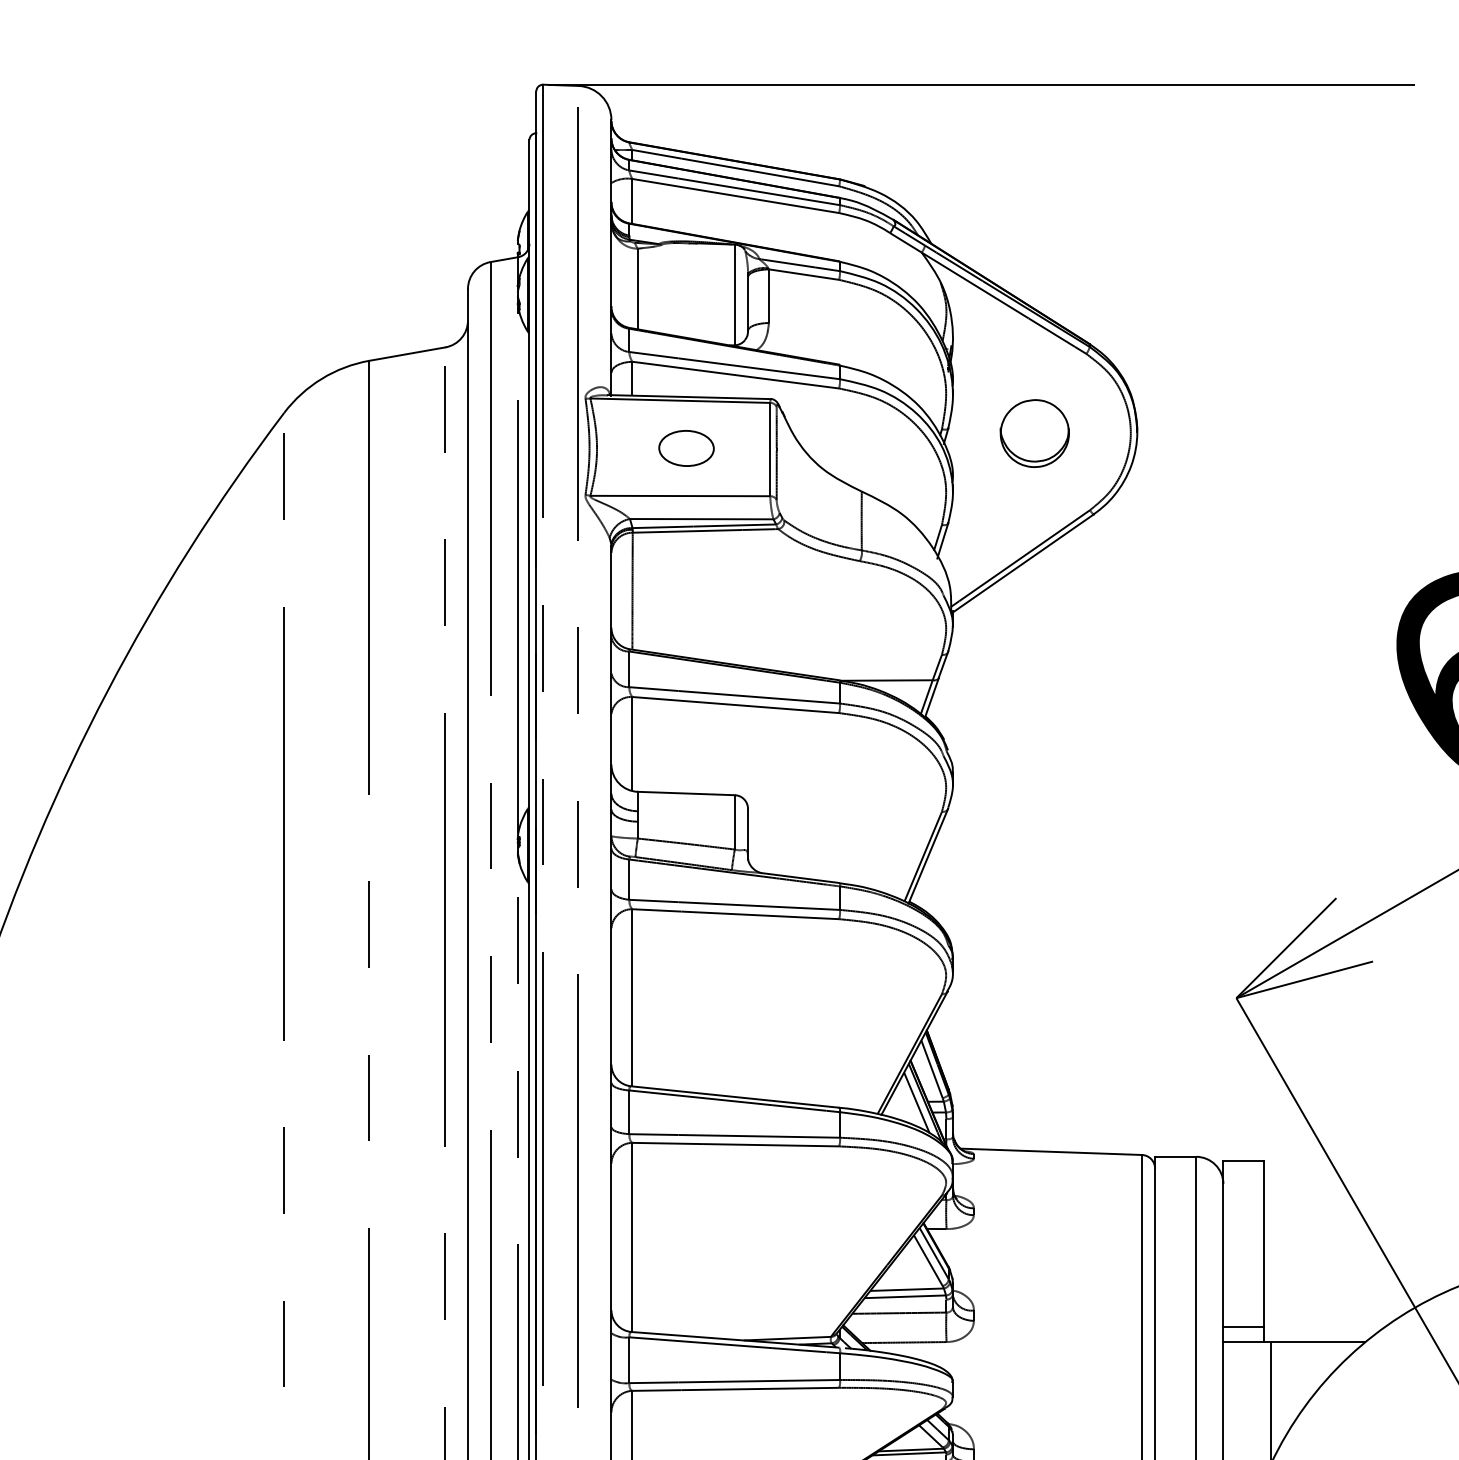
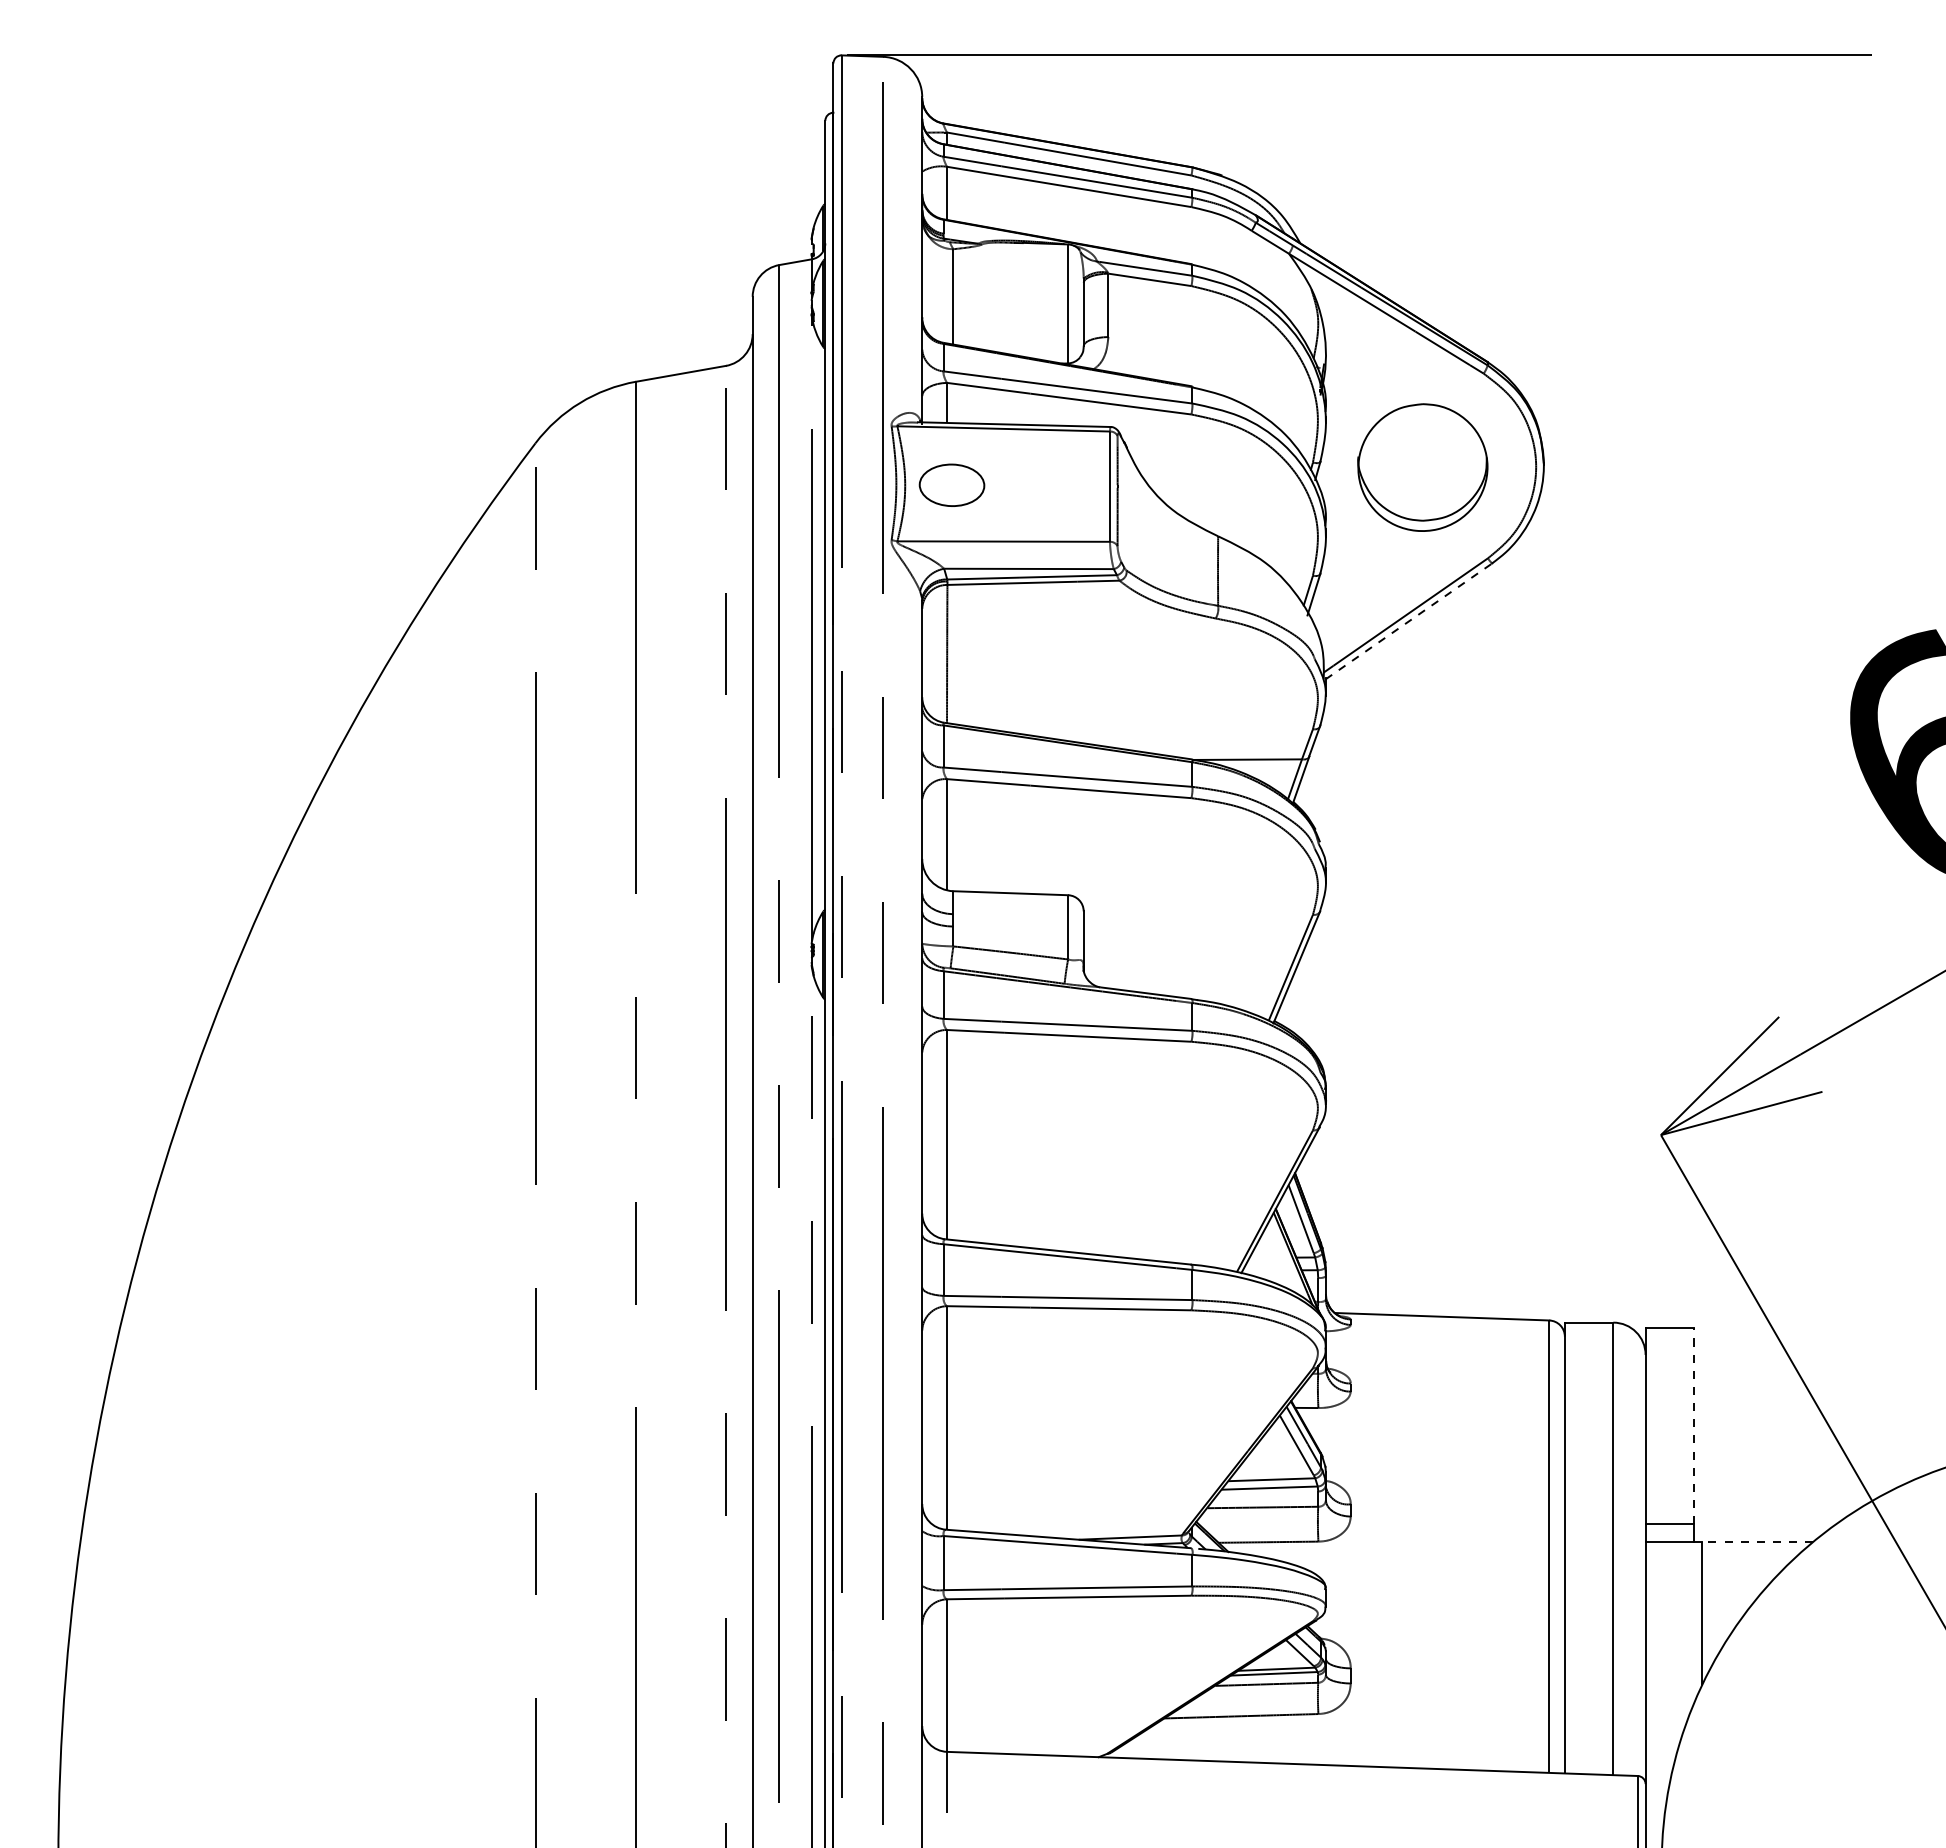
part: (1034, 433) -> (1422, 467), size x1.6
part: (686, 447) -> (951, 484), moved
line: (1022, 563) -> (1408, 621), solid -> dashed
line: (917, 1102) -> (1283, 1258), removed
line: (1264, 1243) -> (1694, 1425), solid -> dashed
line: (1318, 1341) -> (1757, 1541), solid -> dashed

